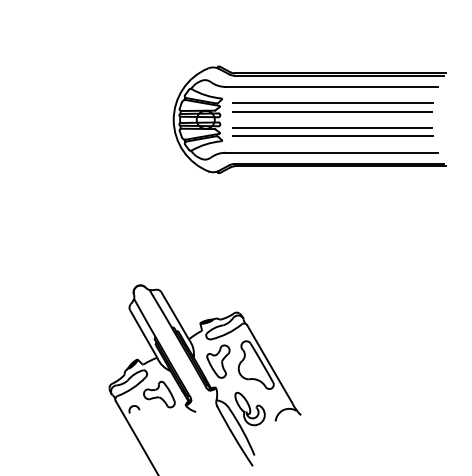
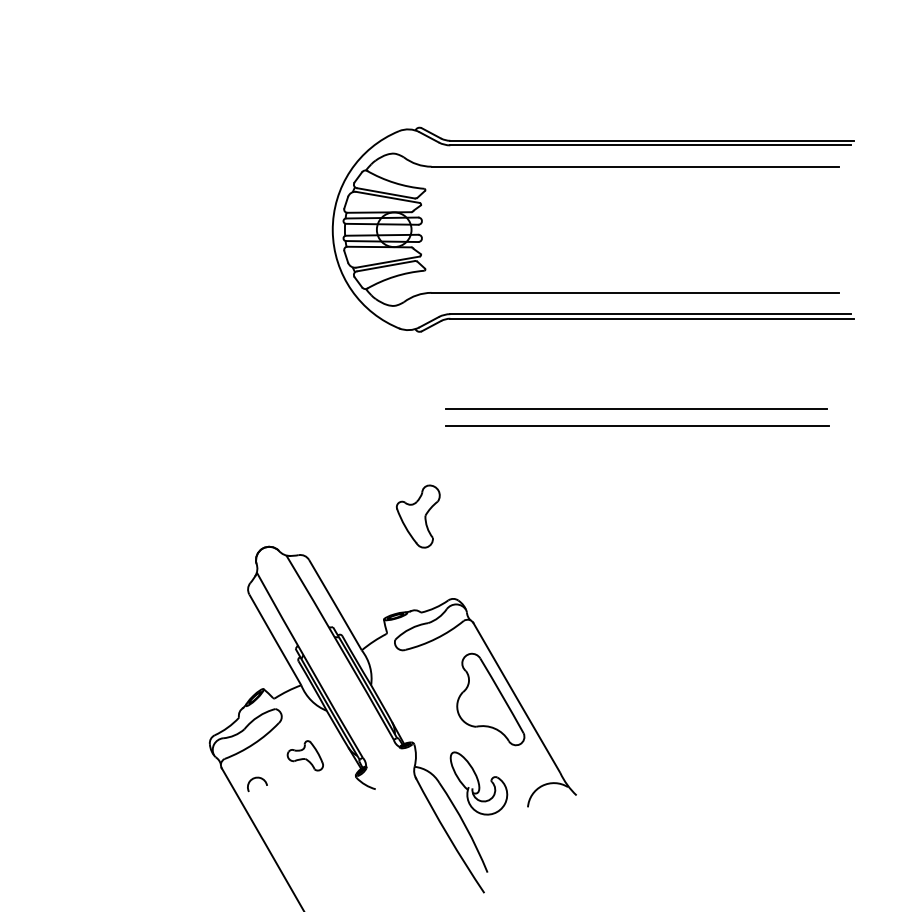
line: (332, 103) -> (636, 198), removed
line: (331, 112) -> (634, 215), removed
part: (332, 131) -> (636, 416), moved
part: (218, 361) -> (418, 516), moved
part: (159, 394) -> (305, 755), size x0.6

